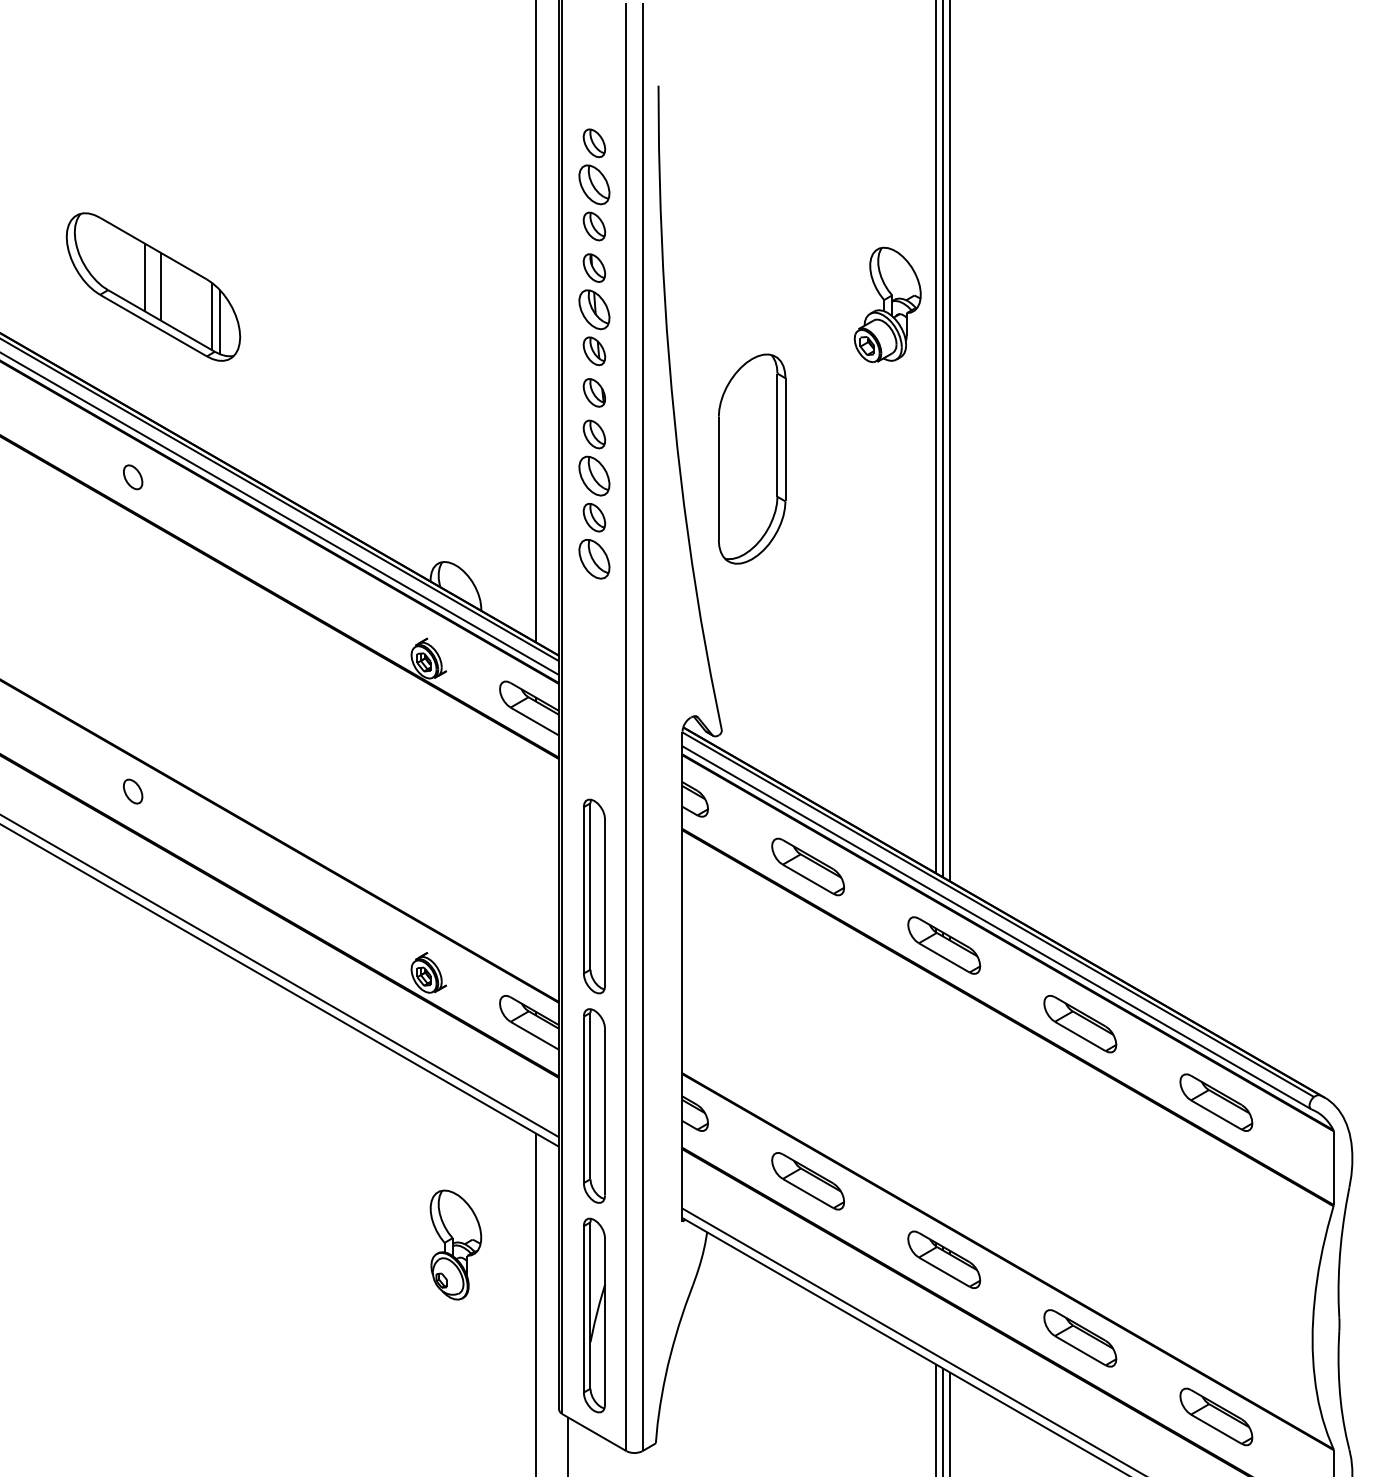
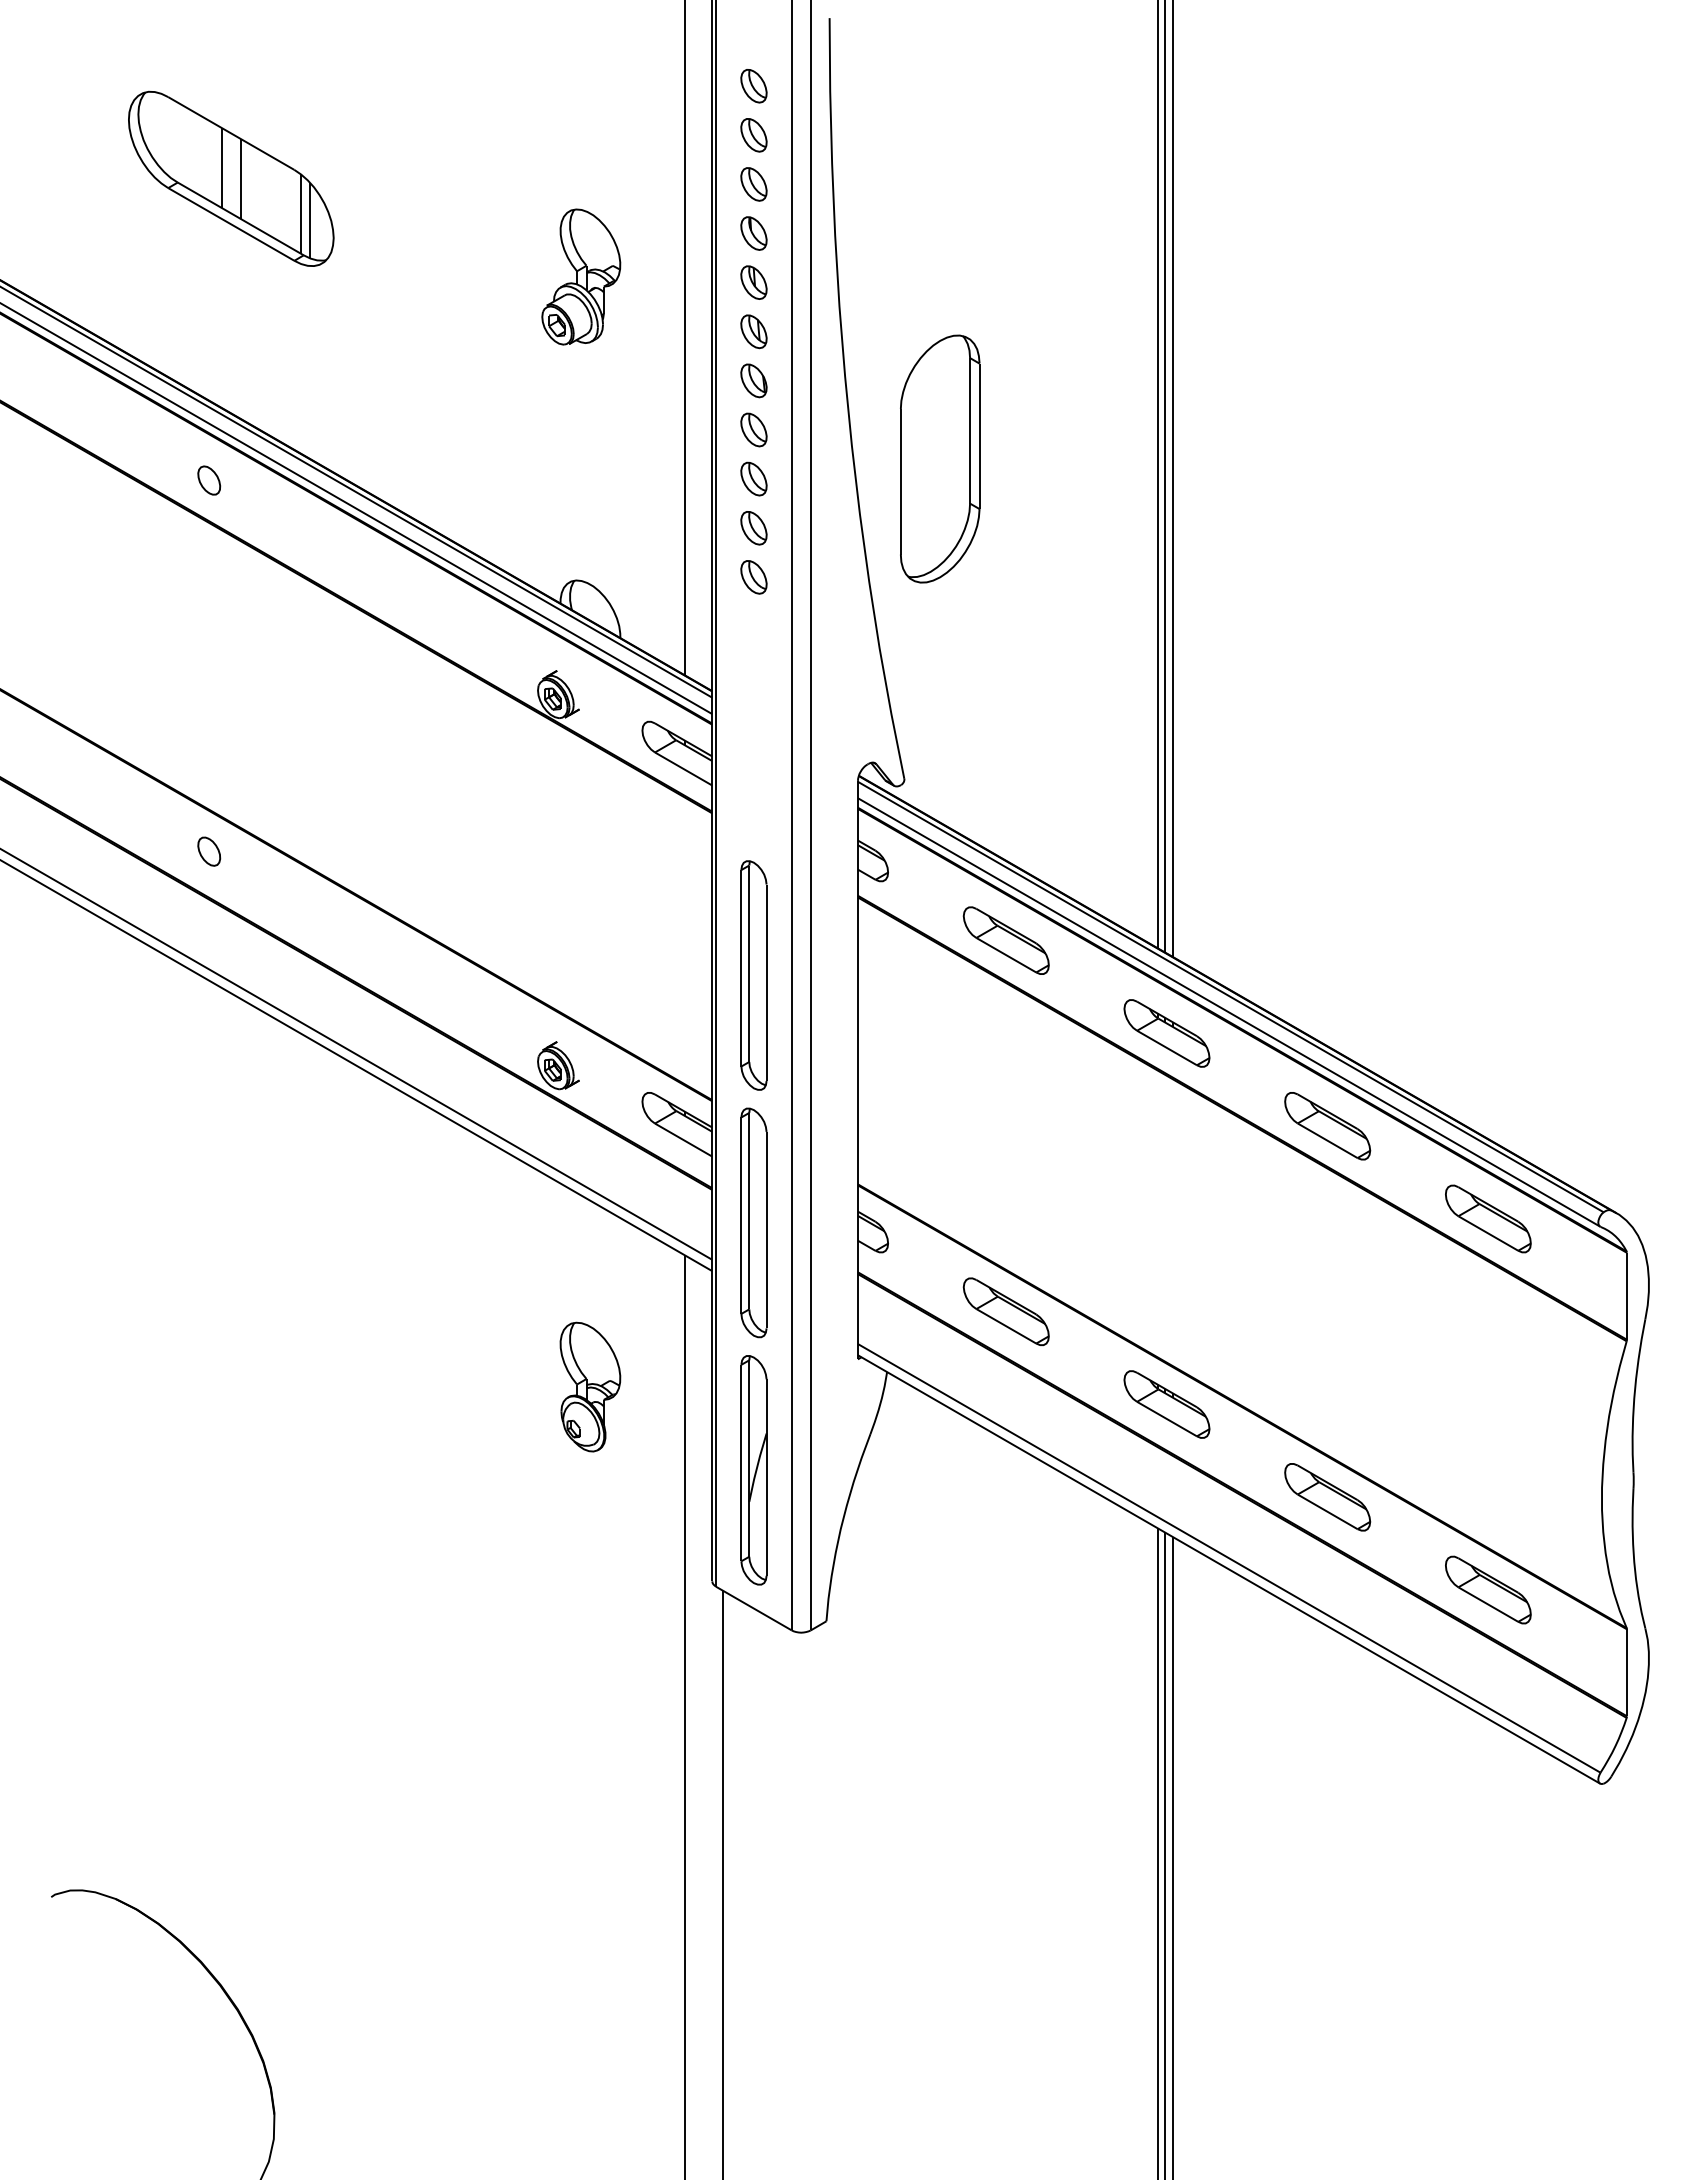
part: (594, 185) -> (753, 135), size x0.71
part: (153, 286) -> (231, 178), moved
part: (887, 304) -> (581, 276), moved
part: (594, 309) -> (753, 282), size x0.71
part: (594, 475) -> (753, 478), size x0.71
part: (594, 559) -> (753, 577), size x0.71

